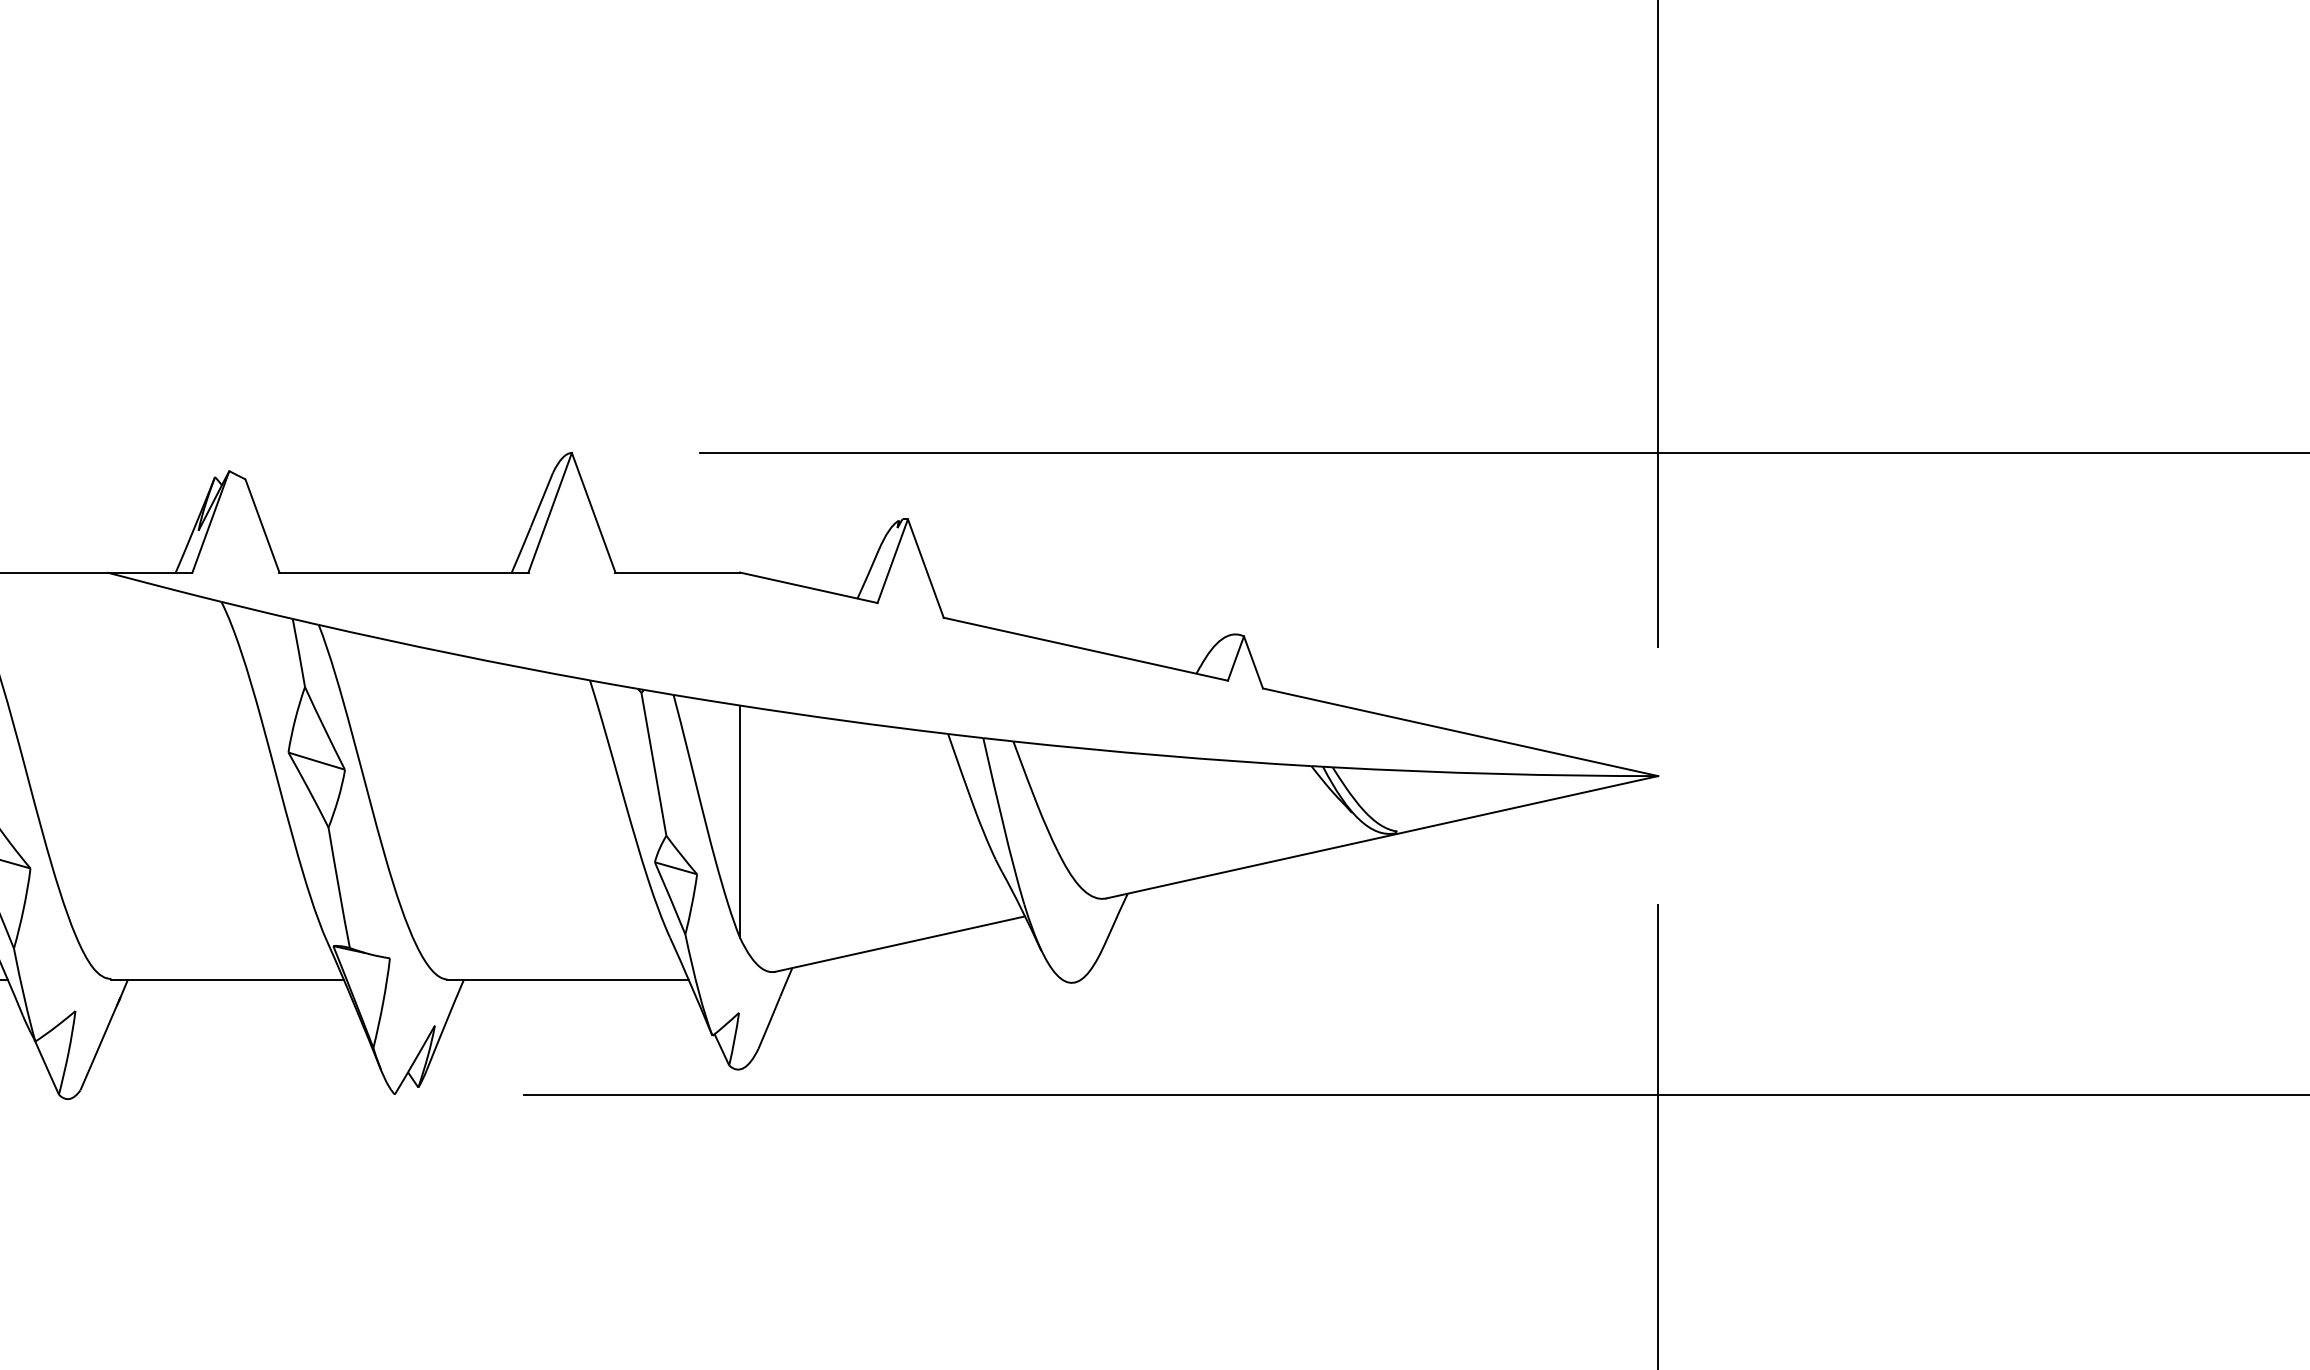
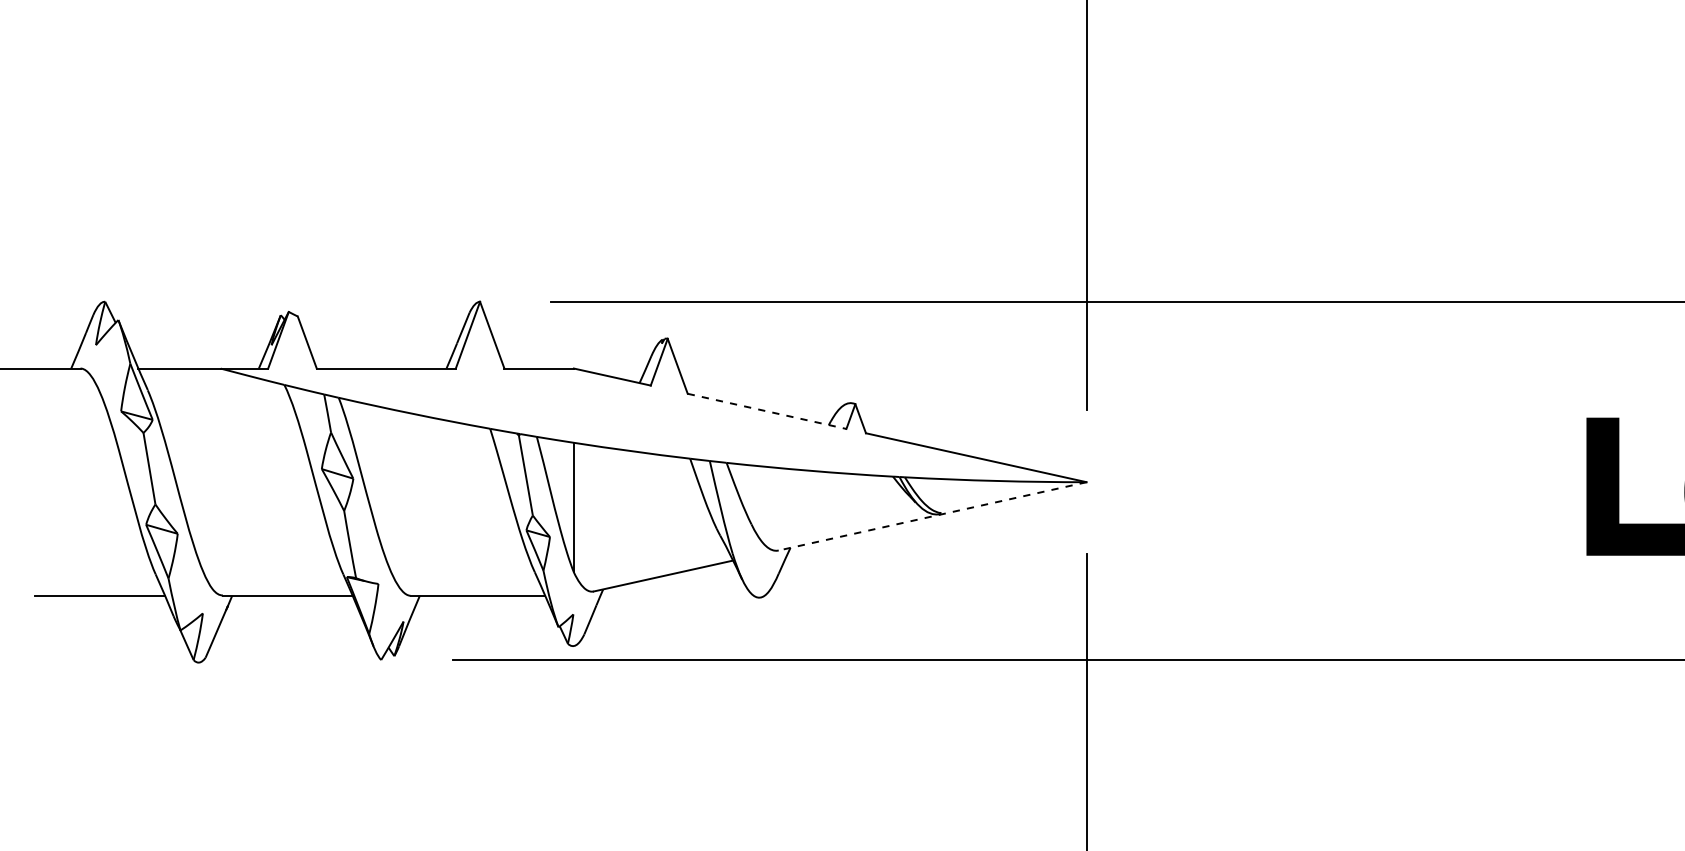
line: (1086, 649) -> (767, 411), solid -> dashed
line: (1382, 837) -> (932, 516), solid -> dashed

